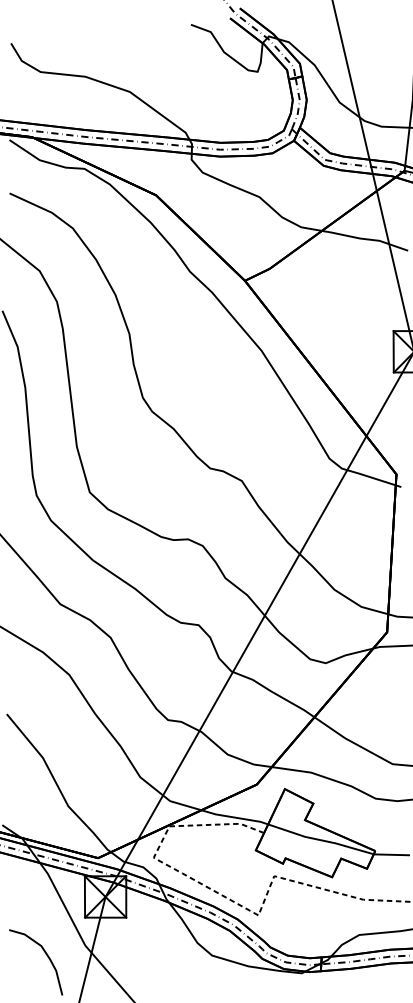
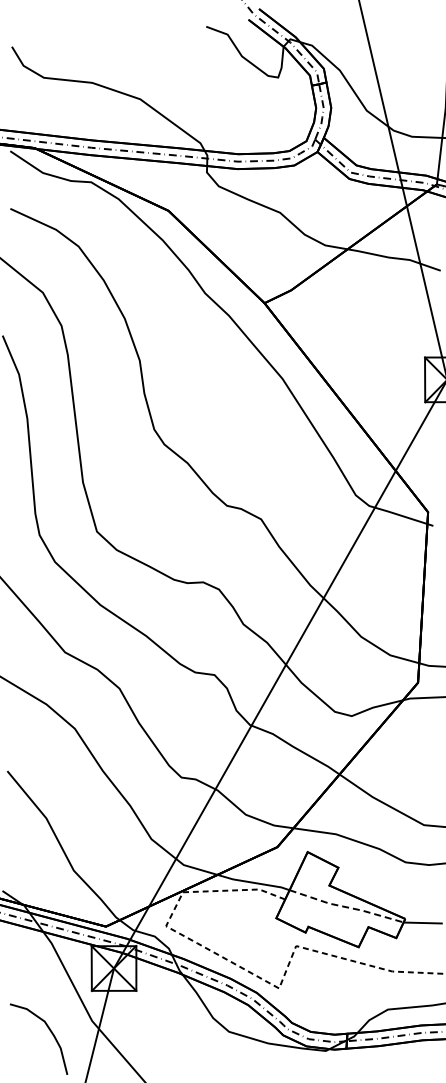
line: (319, 840) -> (345, 907), solid -> dashed

